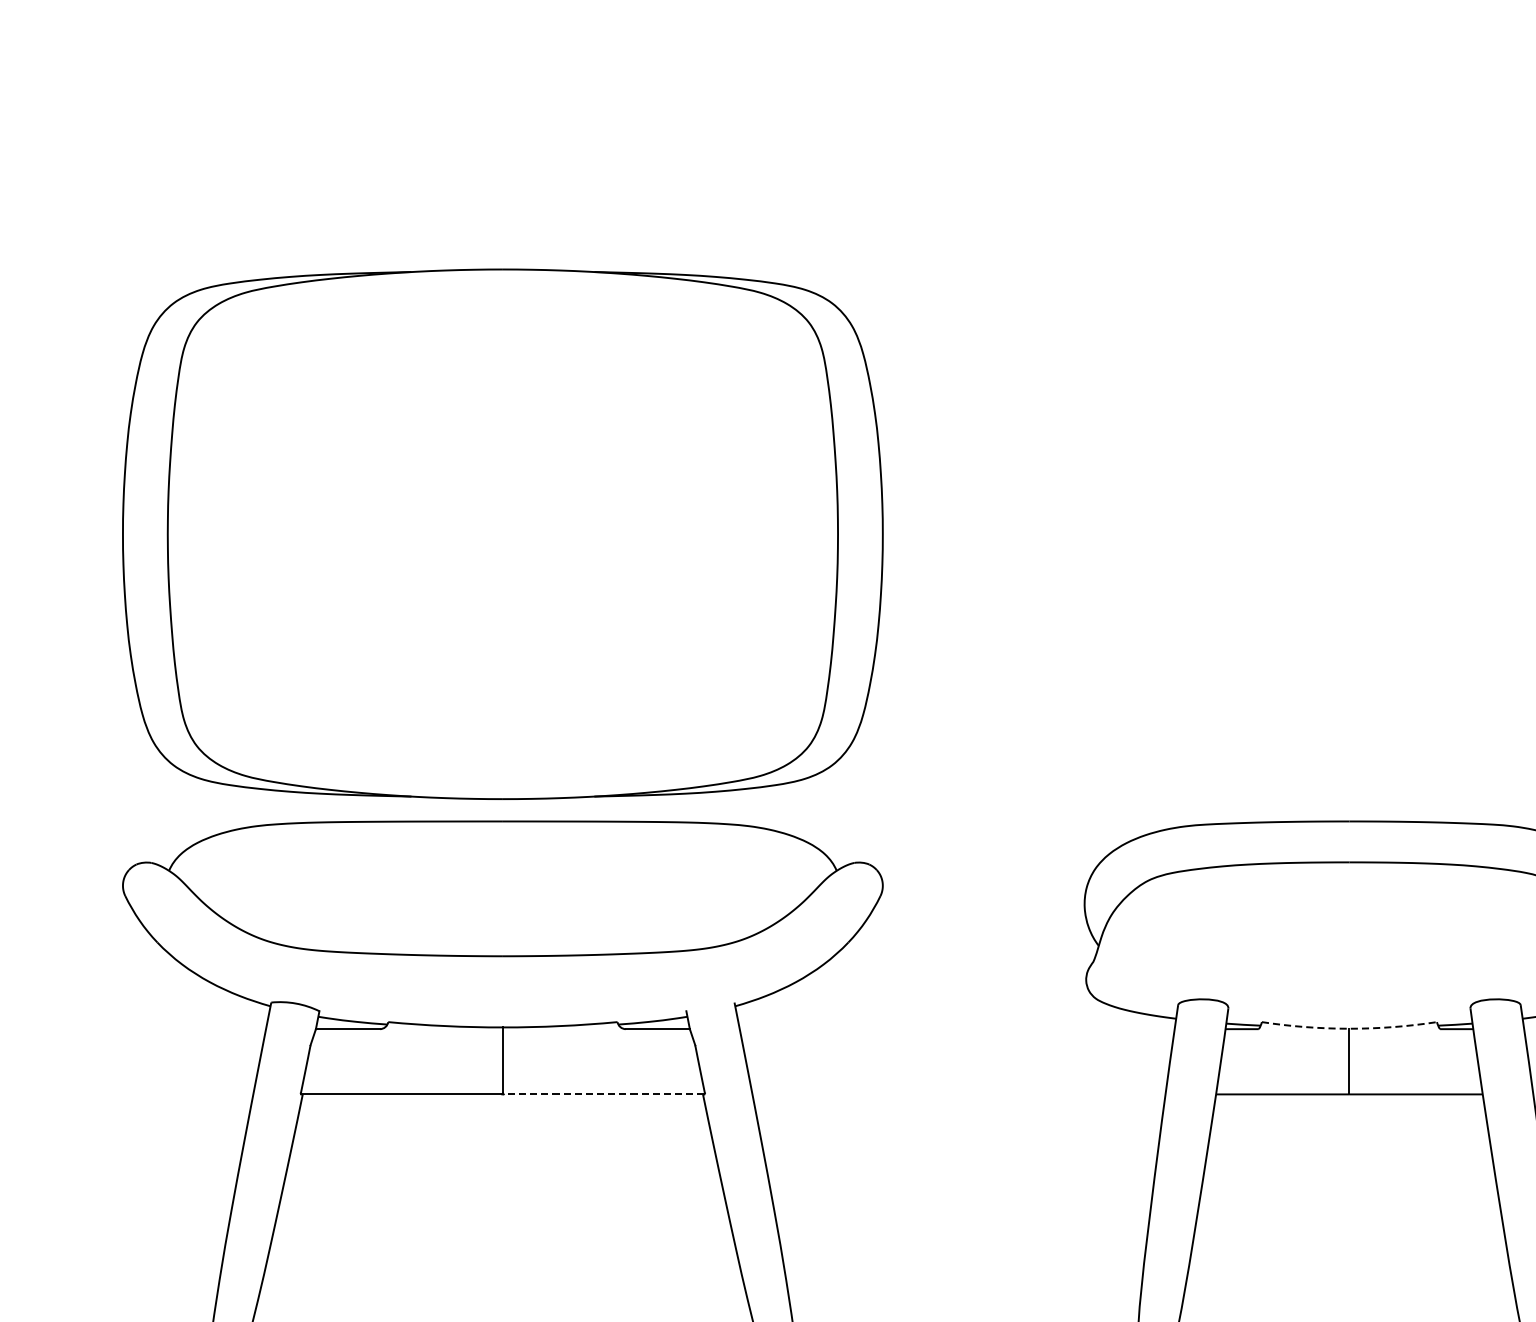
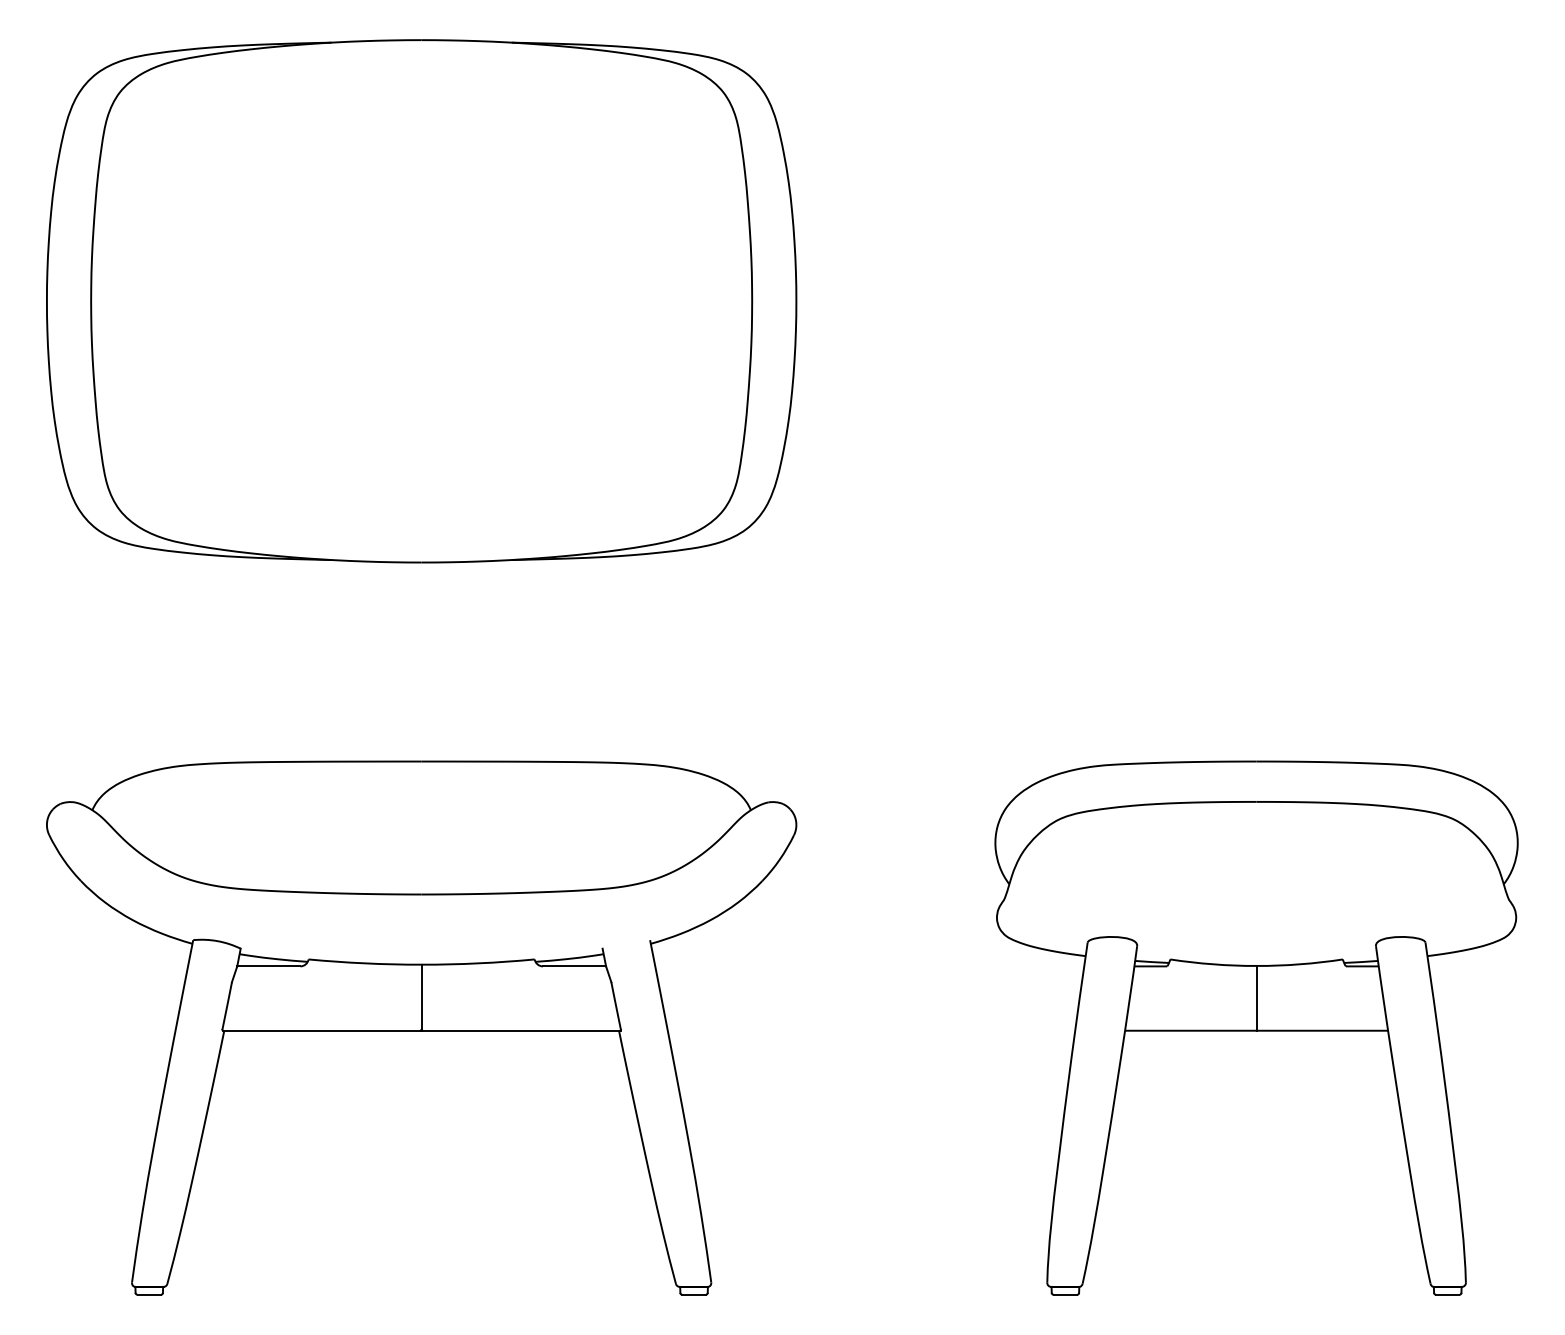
part: (502, 534) -> (421, 301), moved
arc: (1349, 1028) -> (1256, 965), dashed -> solid
line: (603, 1094) -> (520, 1030), dashed -> solid

